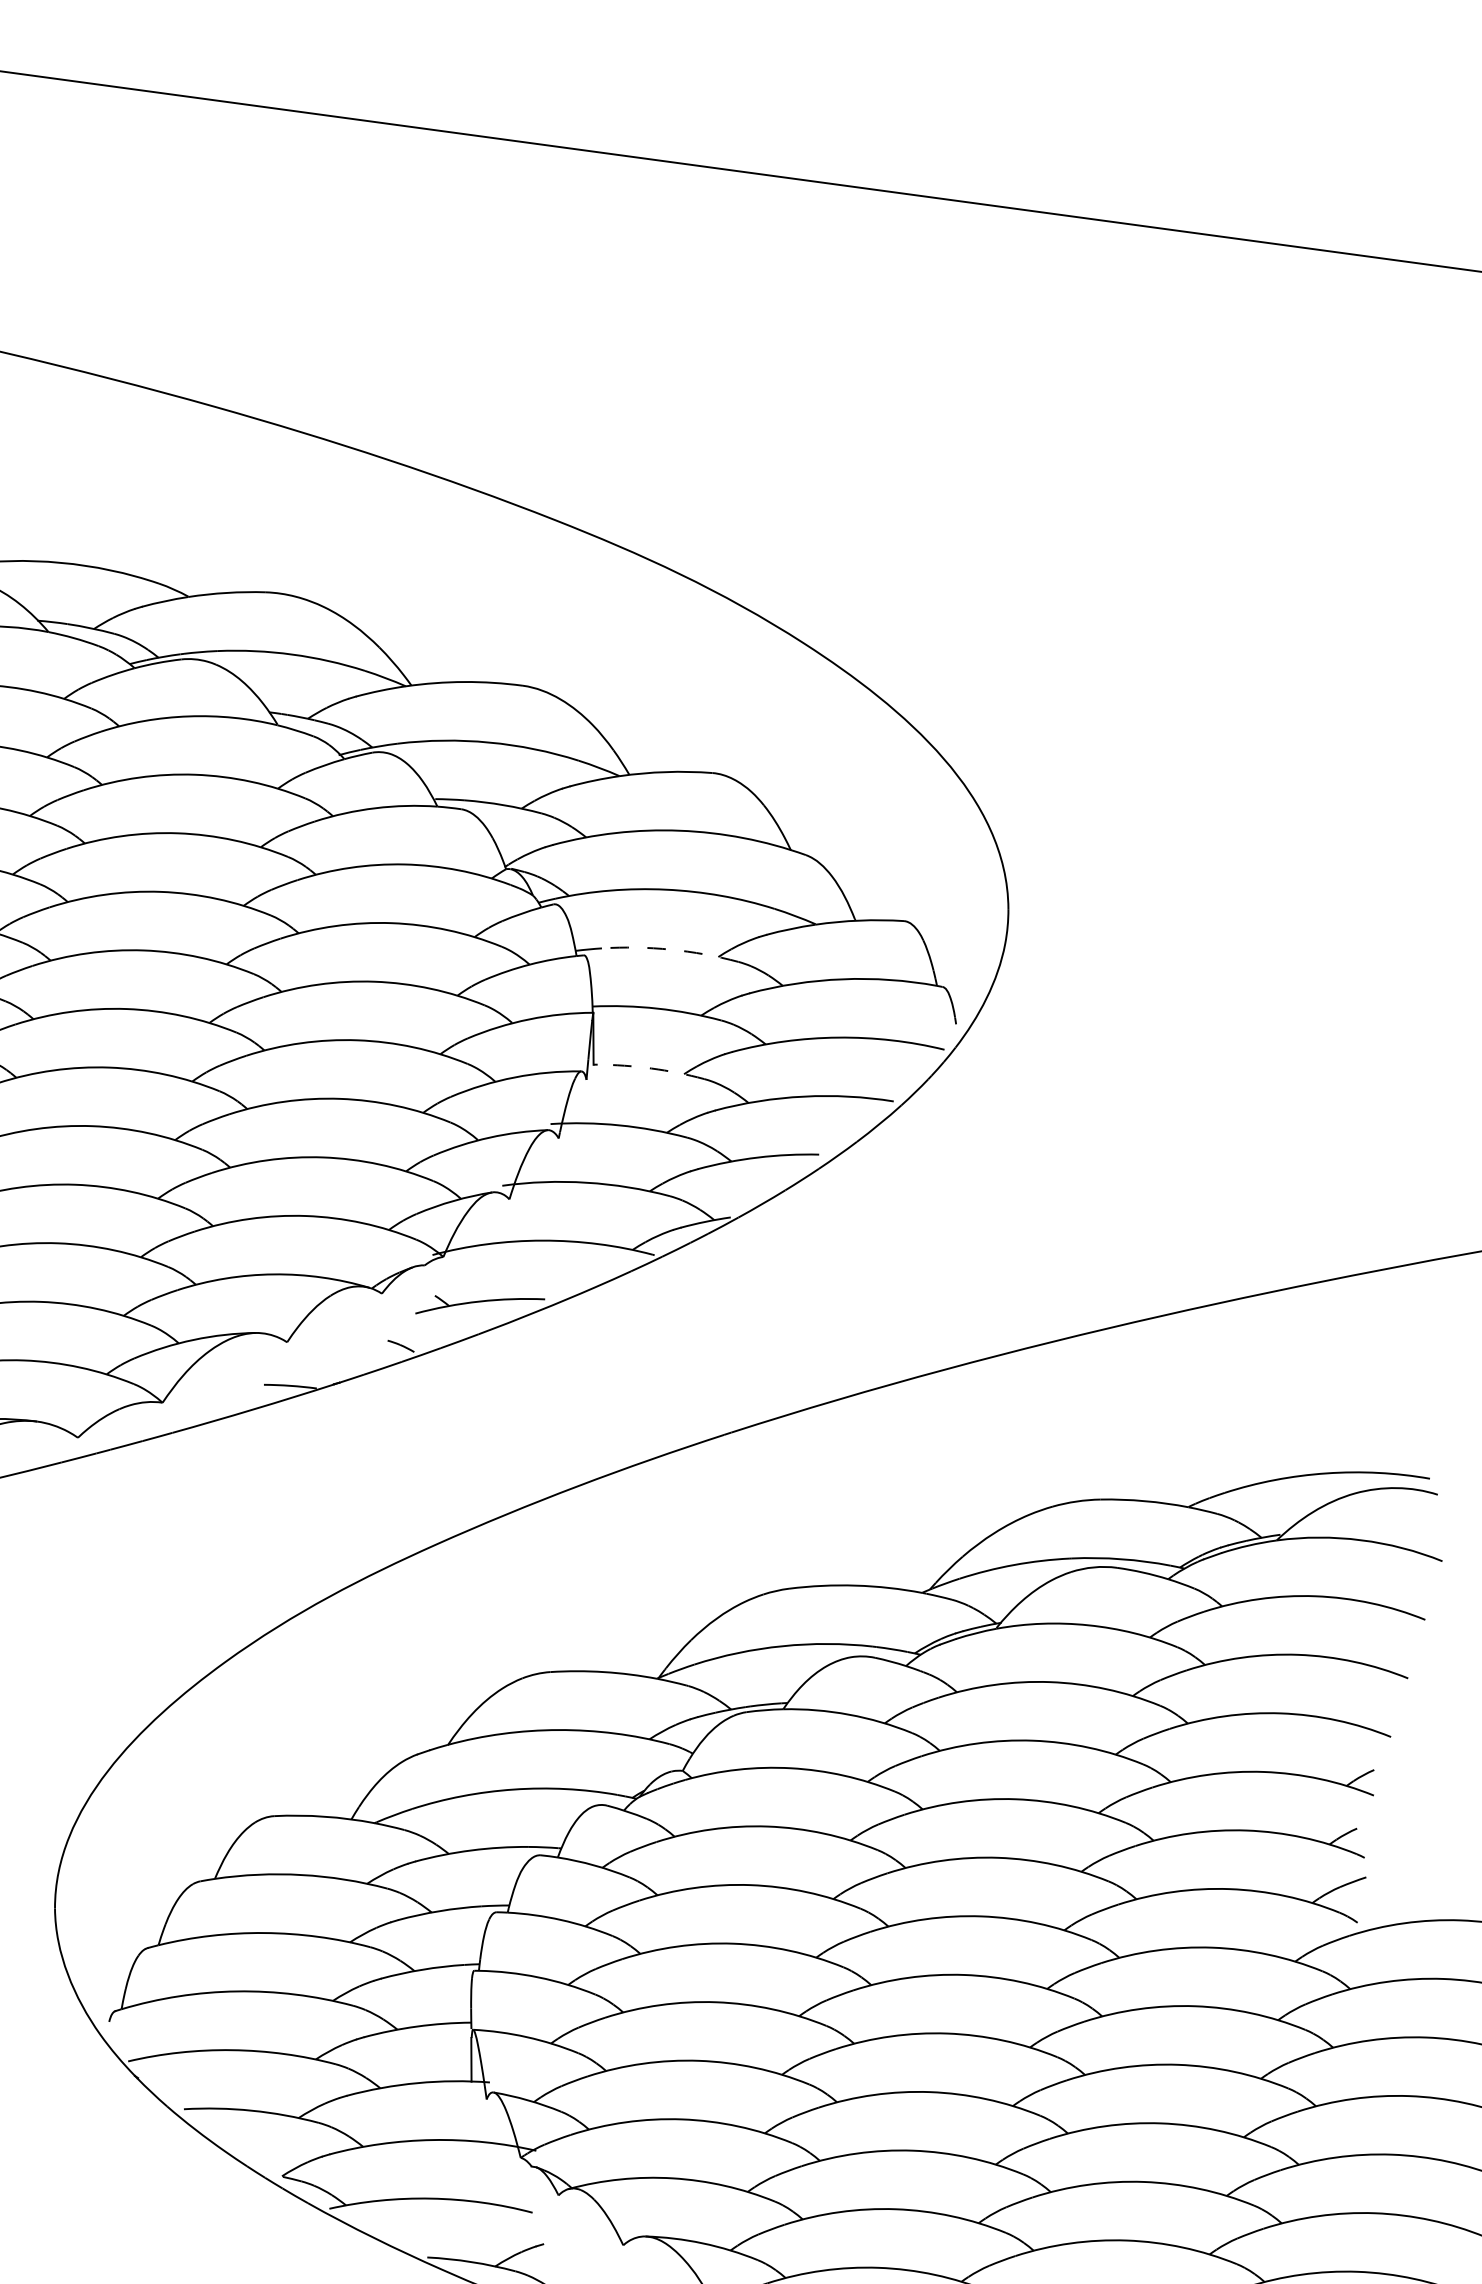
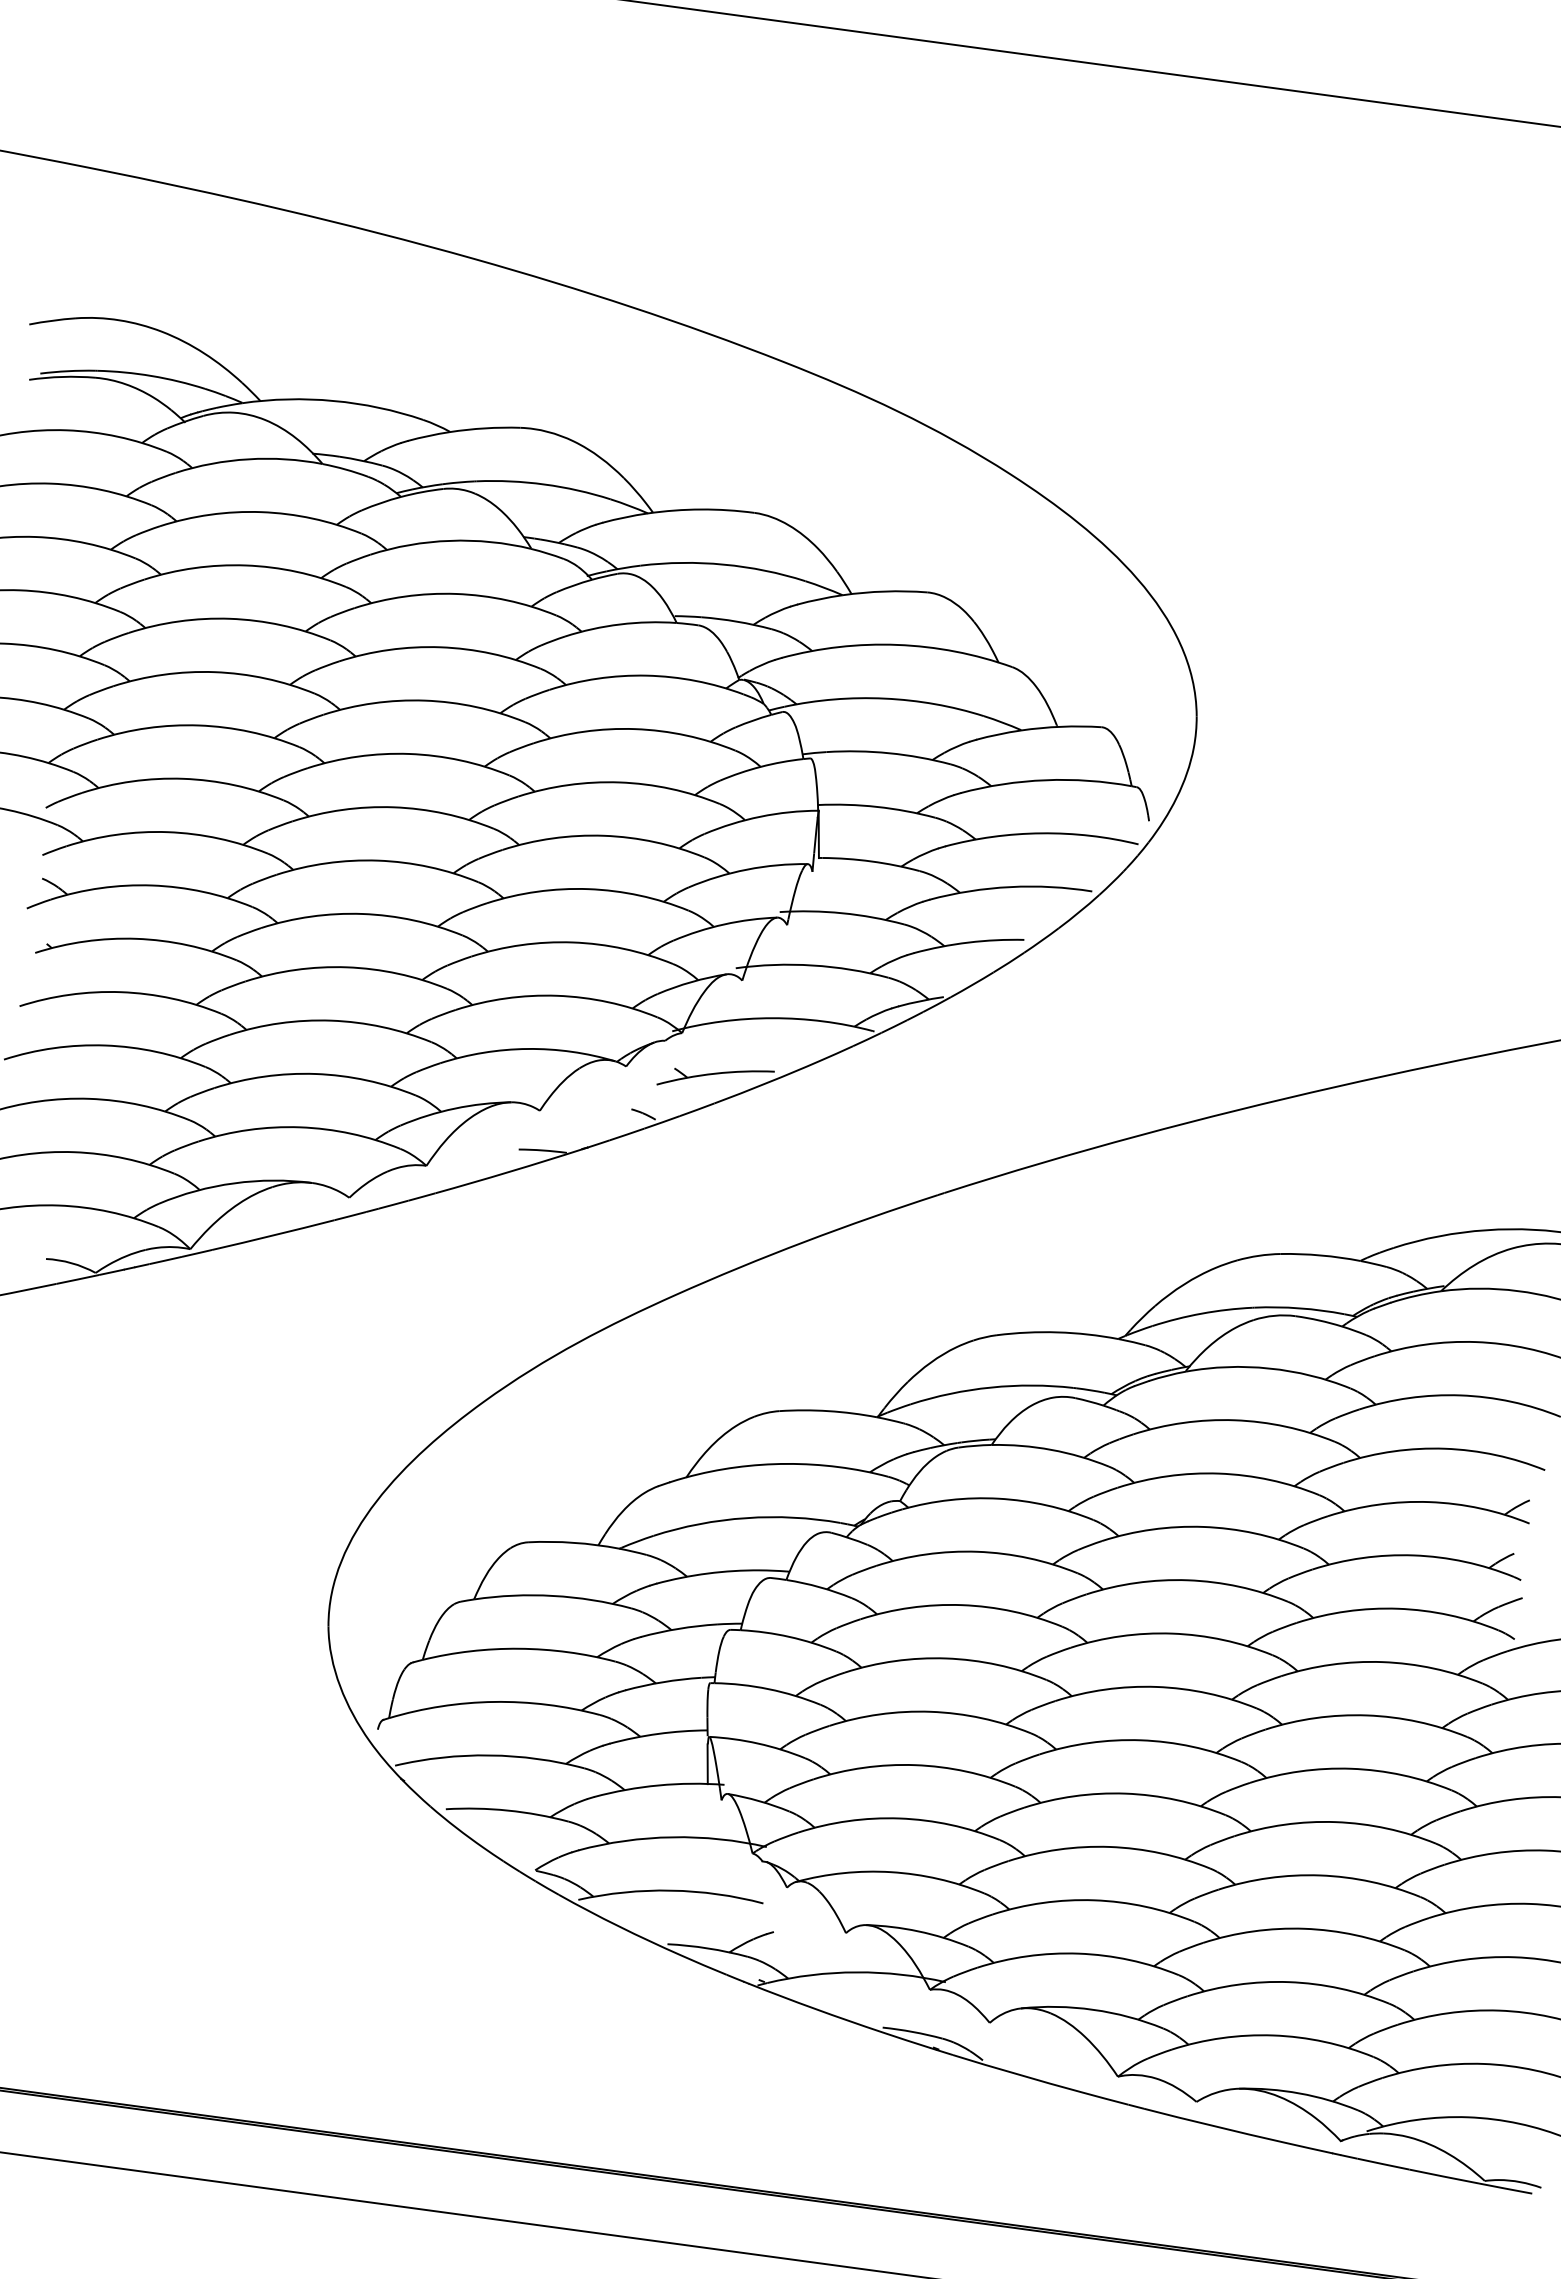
arc: (671, 949) -> (889, 753), dashed -> solid
arc: (651, 1068) -> (871, 861), dashed -> solid

